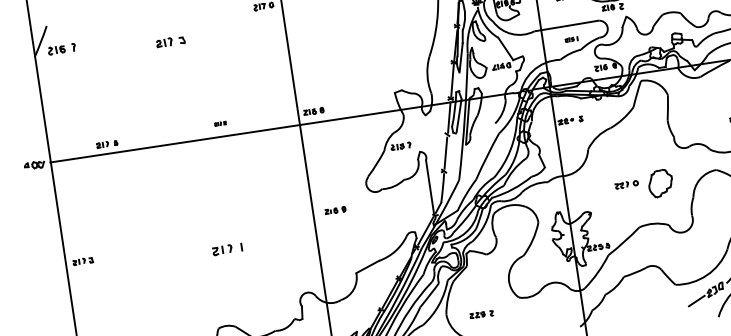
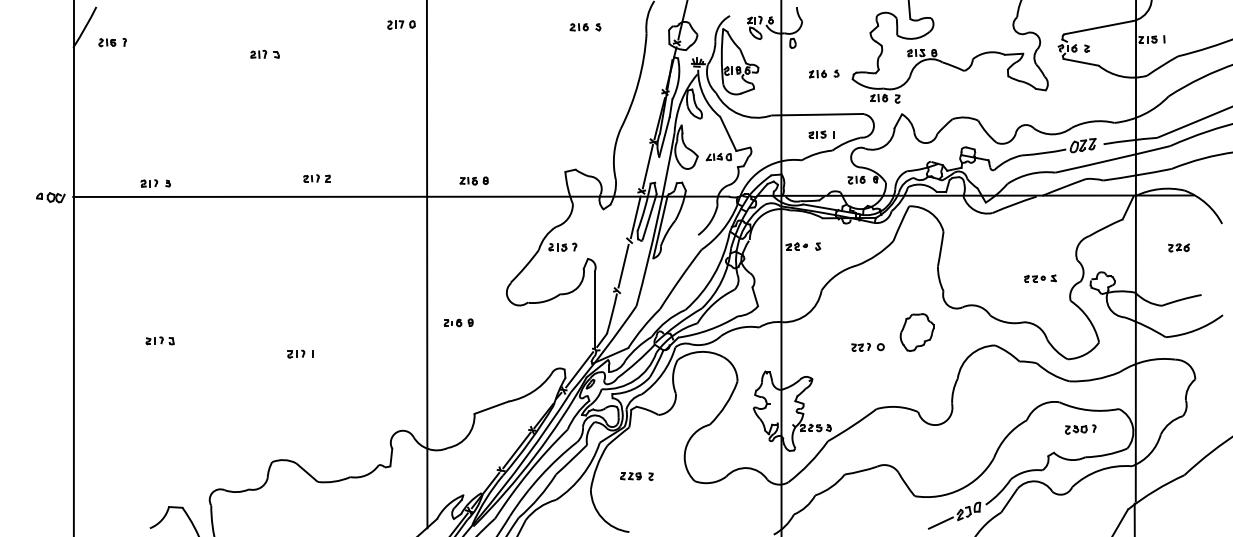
part: (571, 39) -> (821, 134), size x1.43
part: (170, 41) -> (264, 53), size x0.71
part: (61, 49) -> (112, 42), size x0.71
part: (313, 111) -> (473, 180), moved
part: (220, 123) -> (316, 178), size x1.67
part: (660, 183) -> (916, 332), moved
part: (227, 248) -> (300, 353), size x0.62
part: (82, 261) -> (159, 340), moved
part: (481, 314) -> (636, 476), moved

